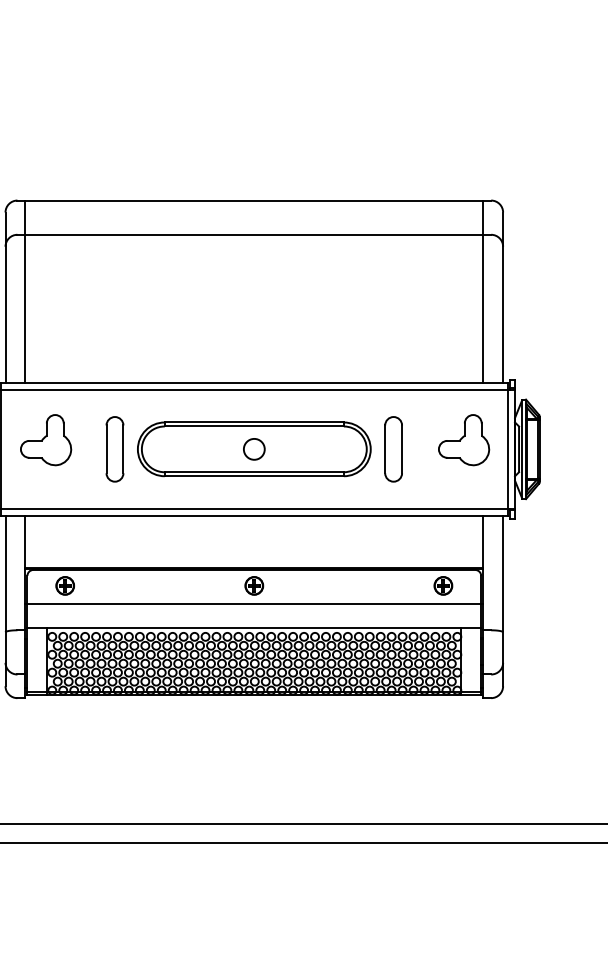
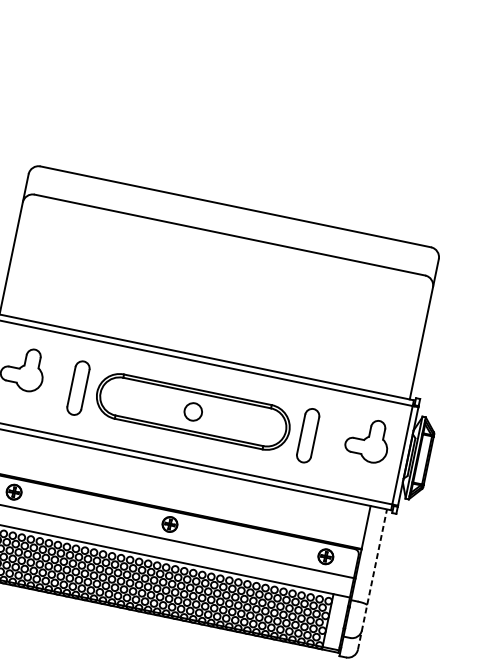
line: (25, 291) -> (31, 242), removed
line: (483, 291) -> (409, 320), removed
line: (503, 600) -> (372, 579), solid -> dashed

